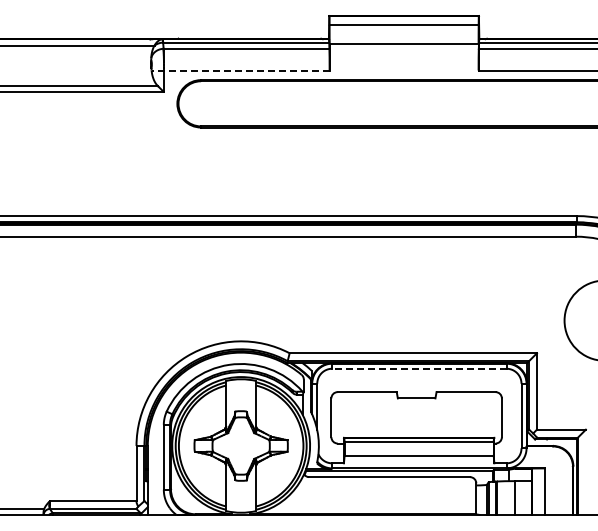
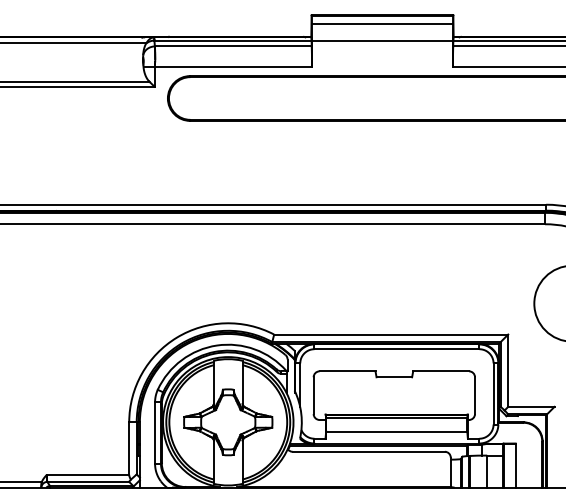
line: (240, 70) -> (227, 66), dashed -> solid
line: (418, 368) -> (396, 348), dashed -> solid

